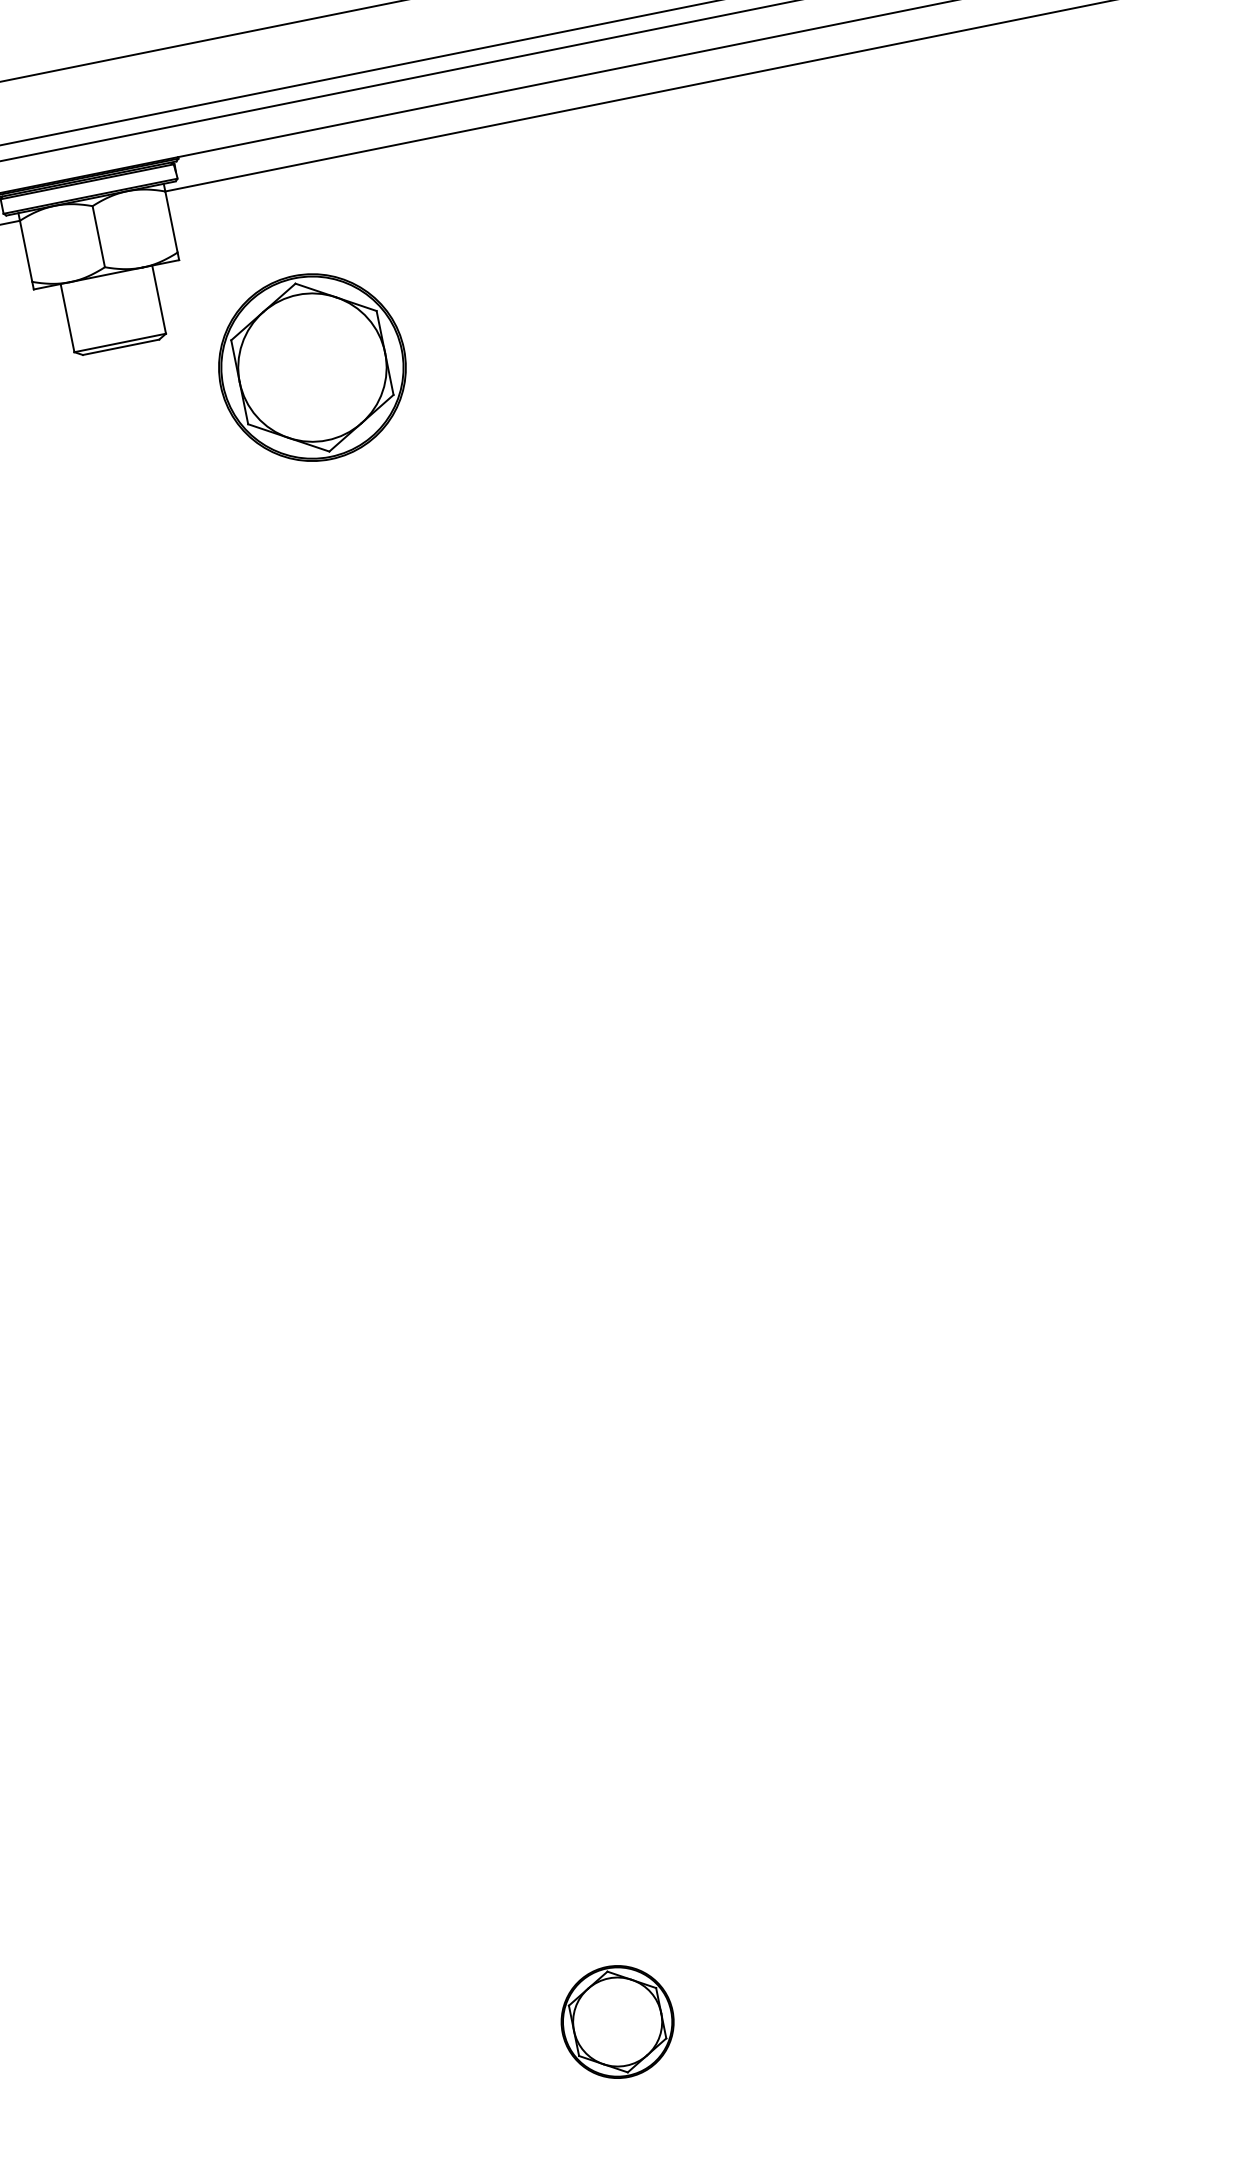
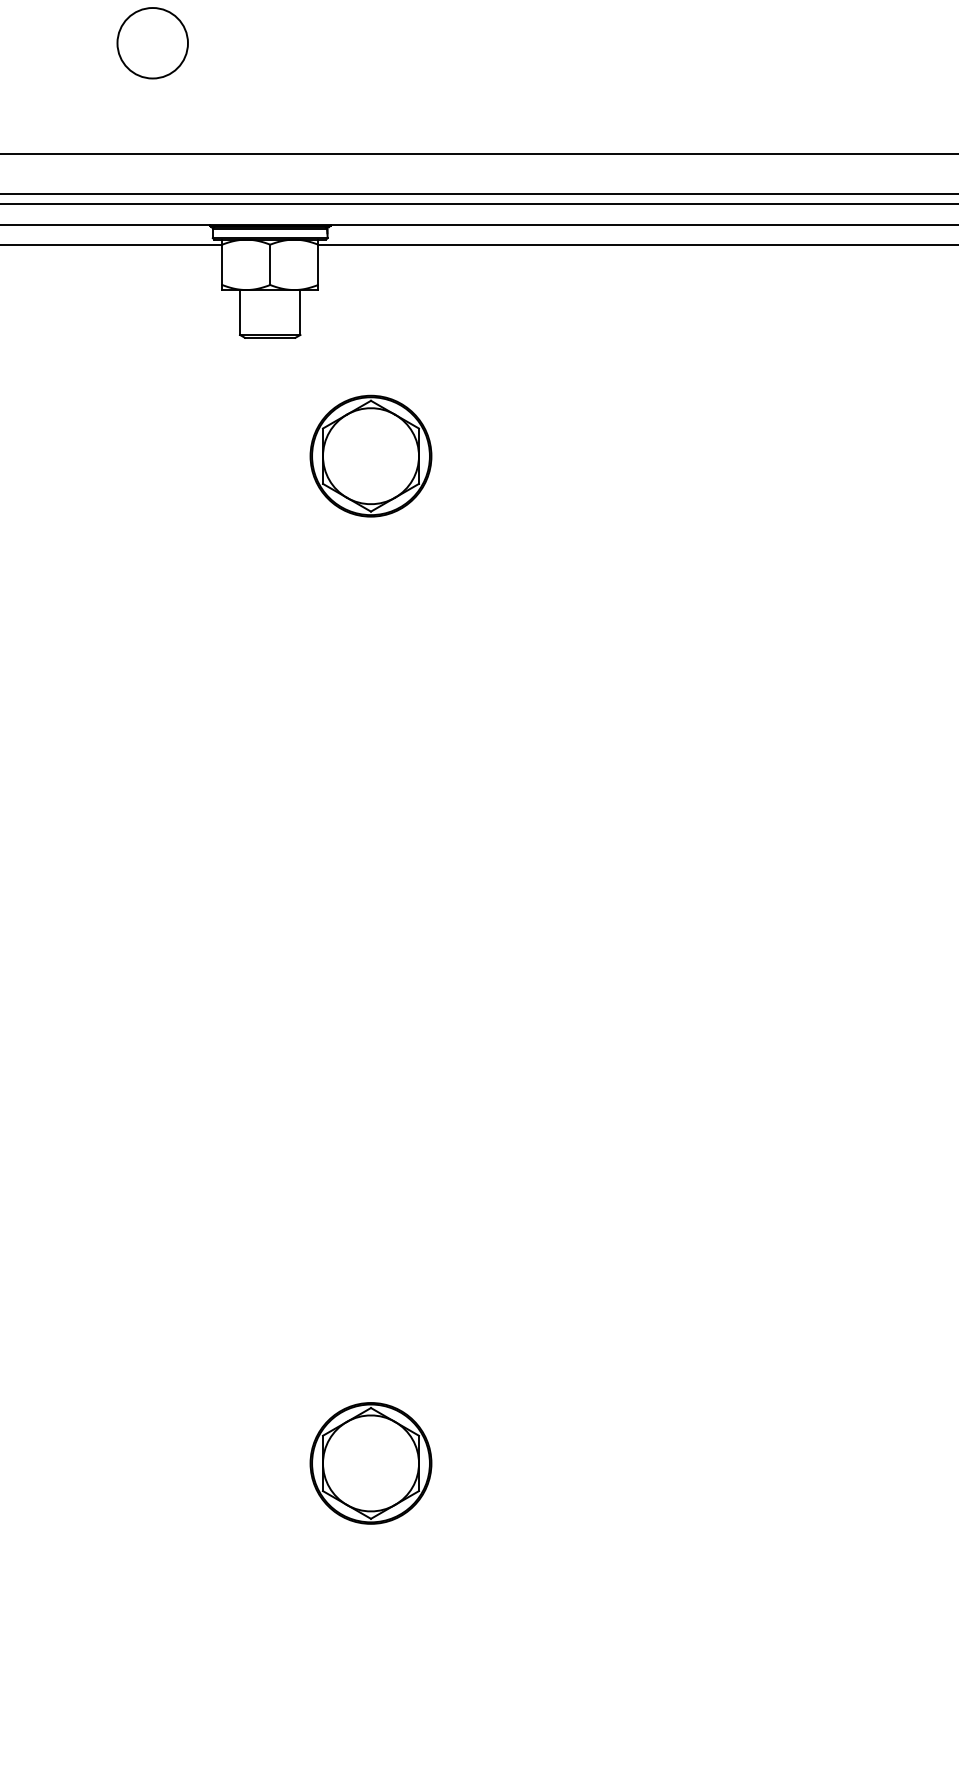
part: (311, 366) -> (370, 455), moved
part: (616, 2022) -> (370, 1463), size x1.67

